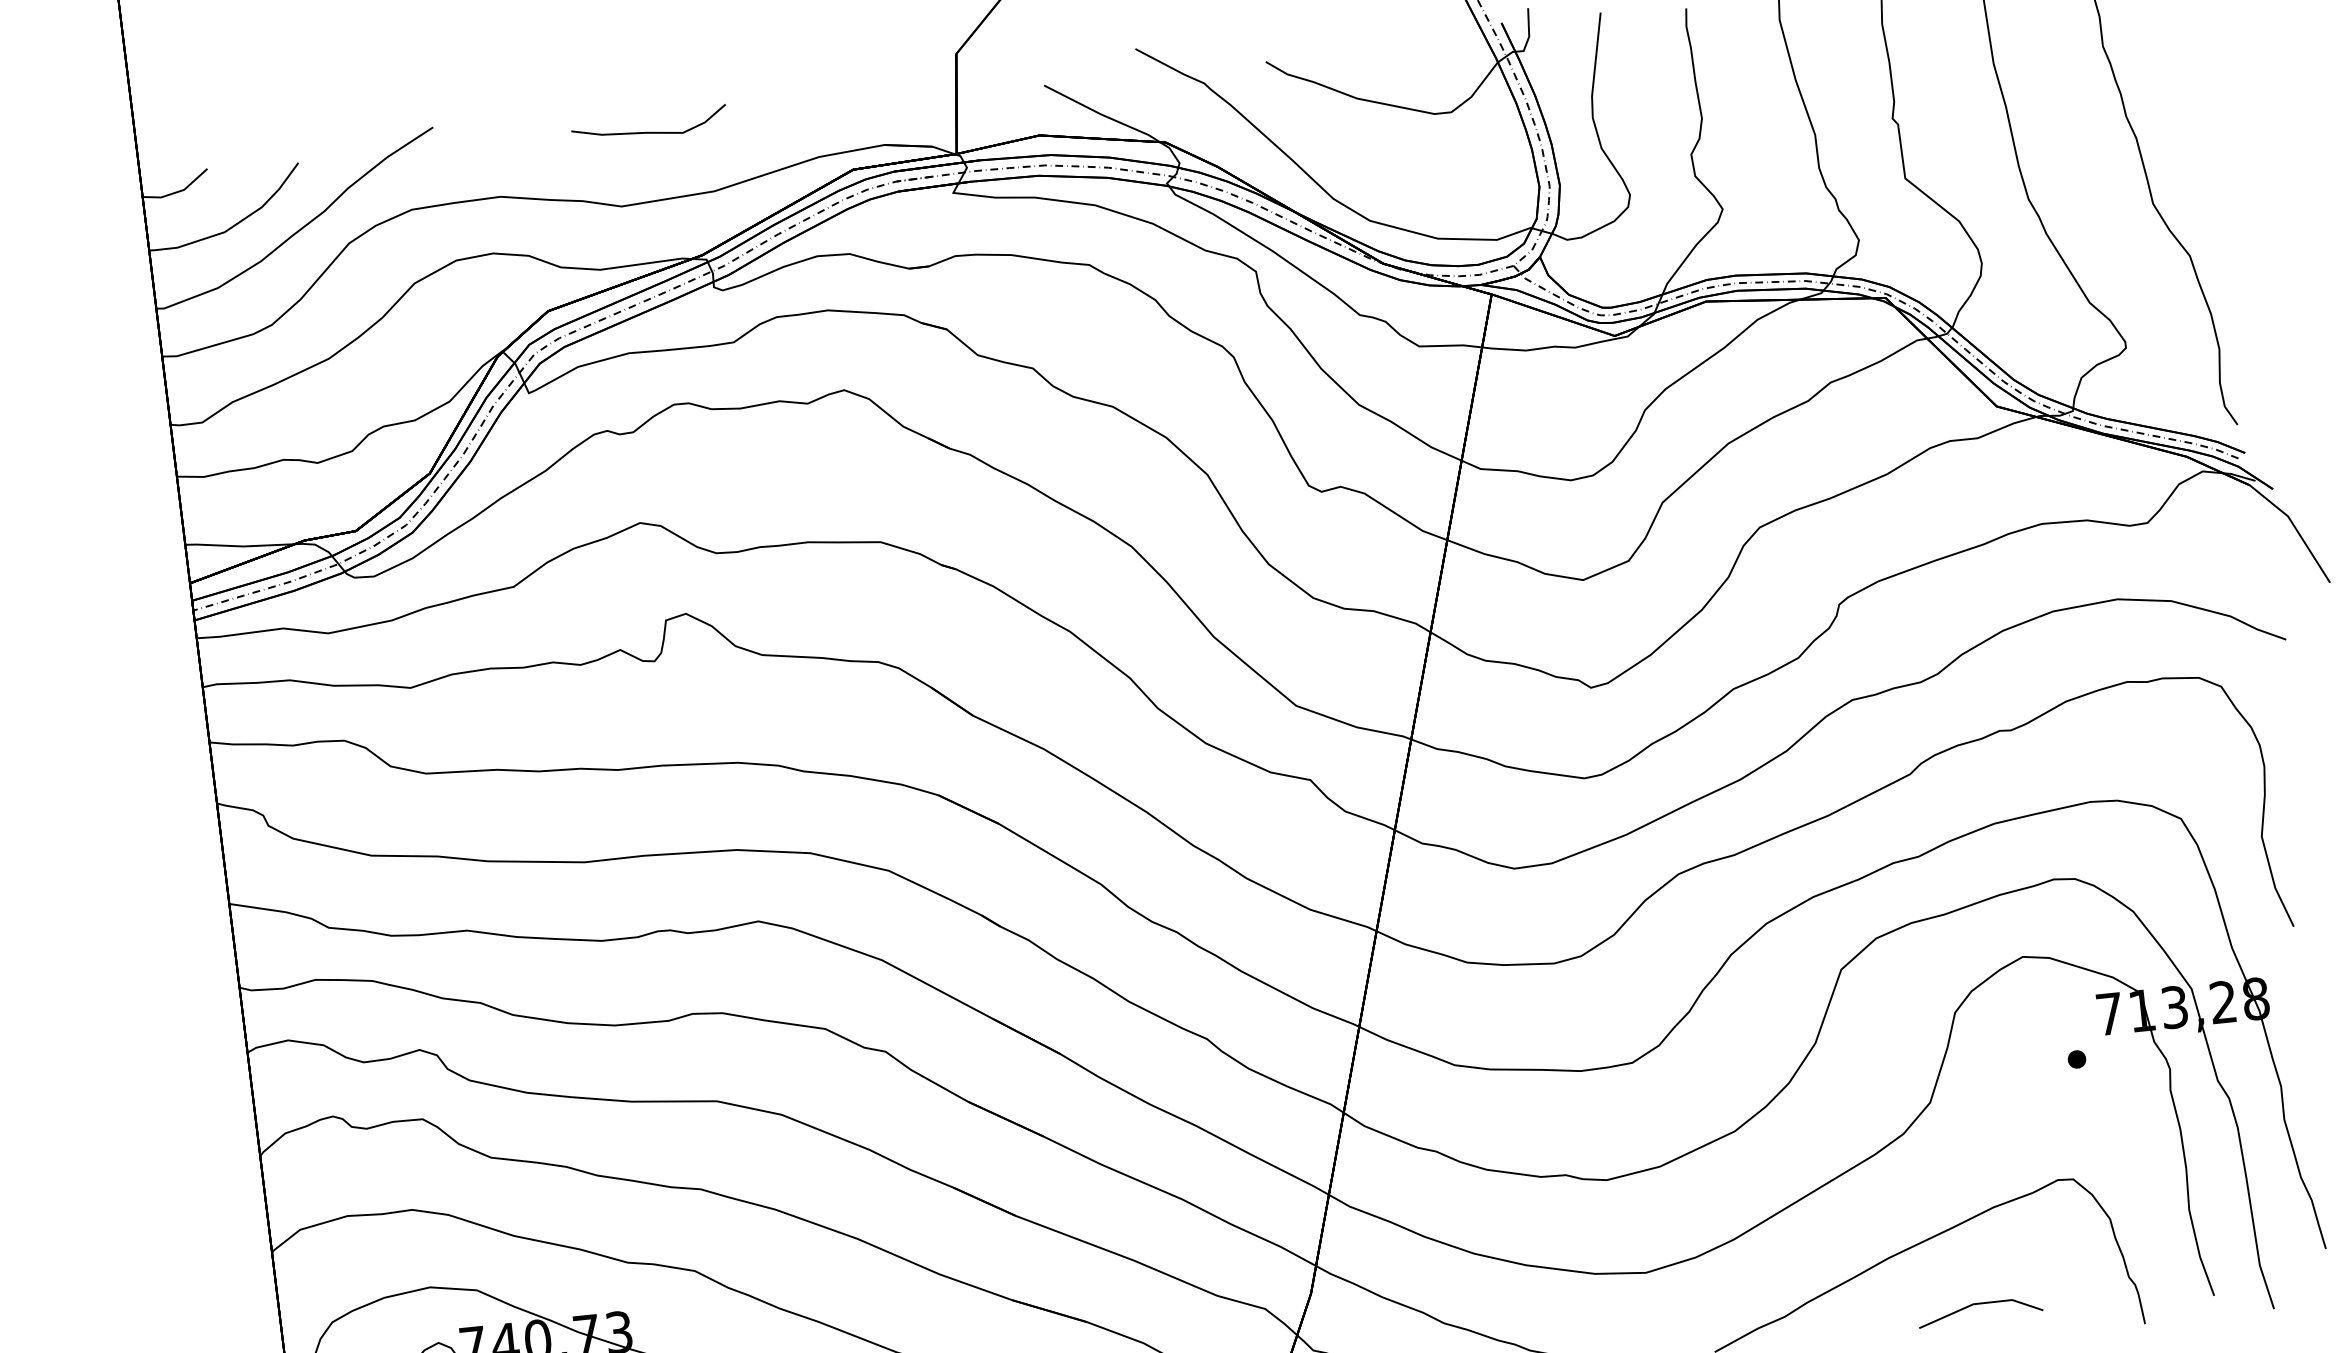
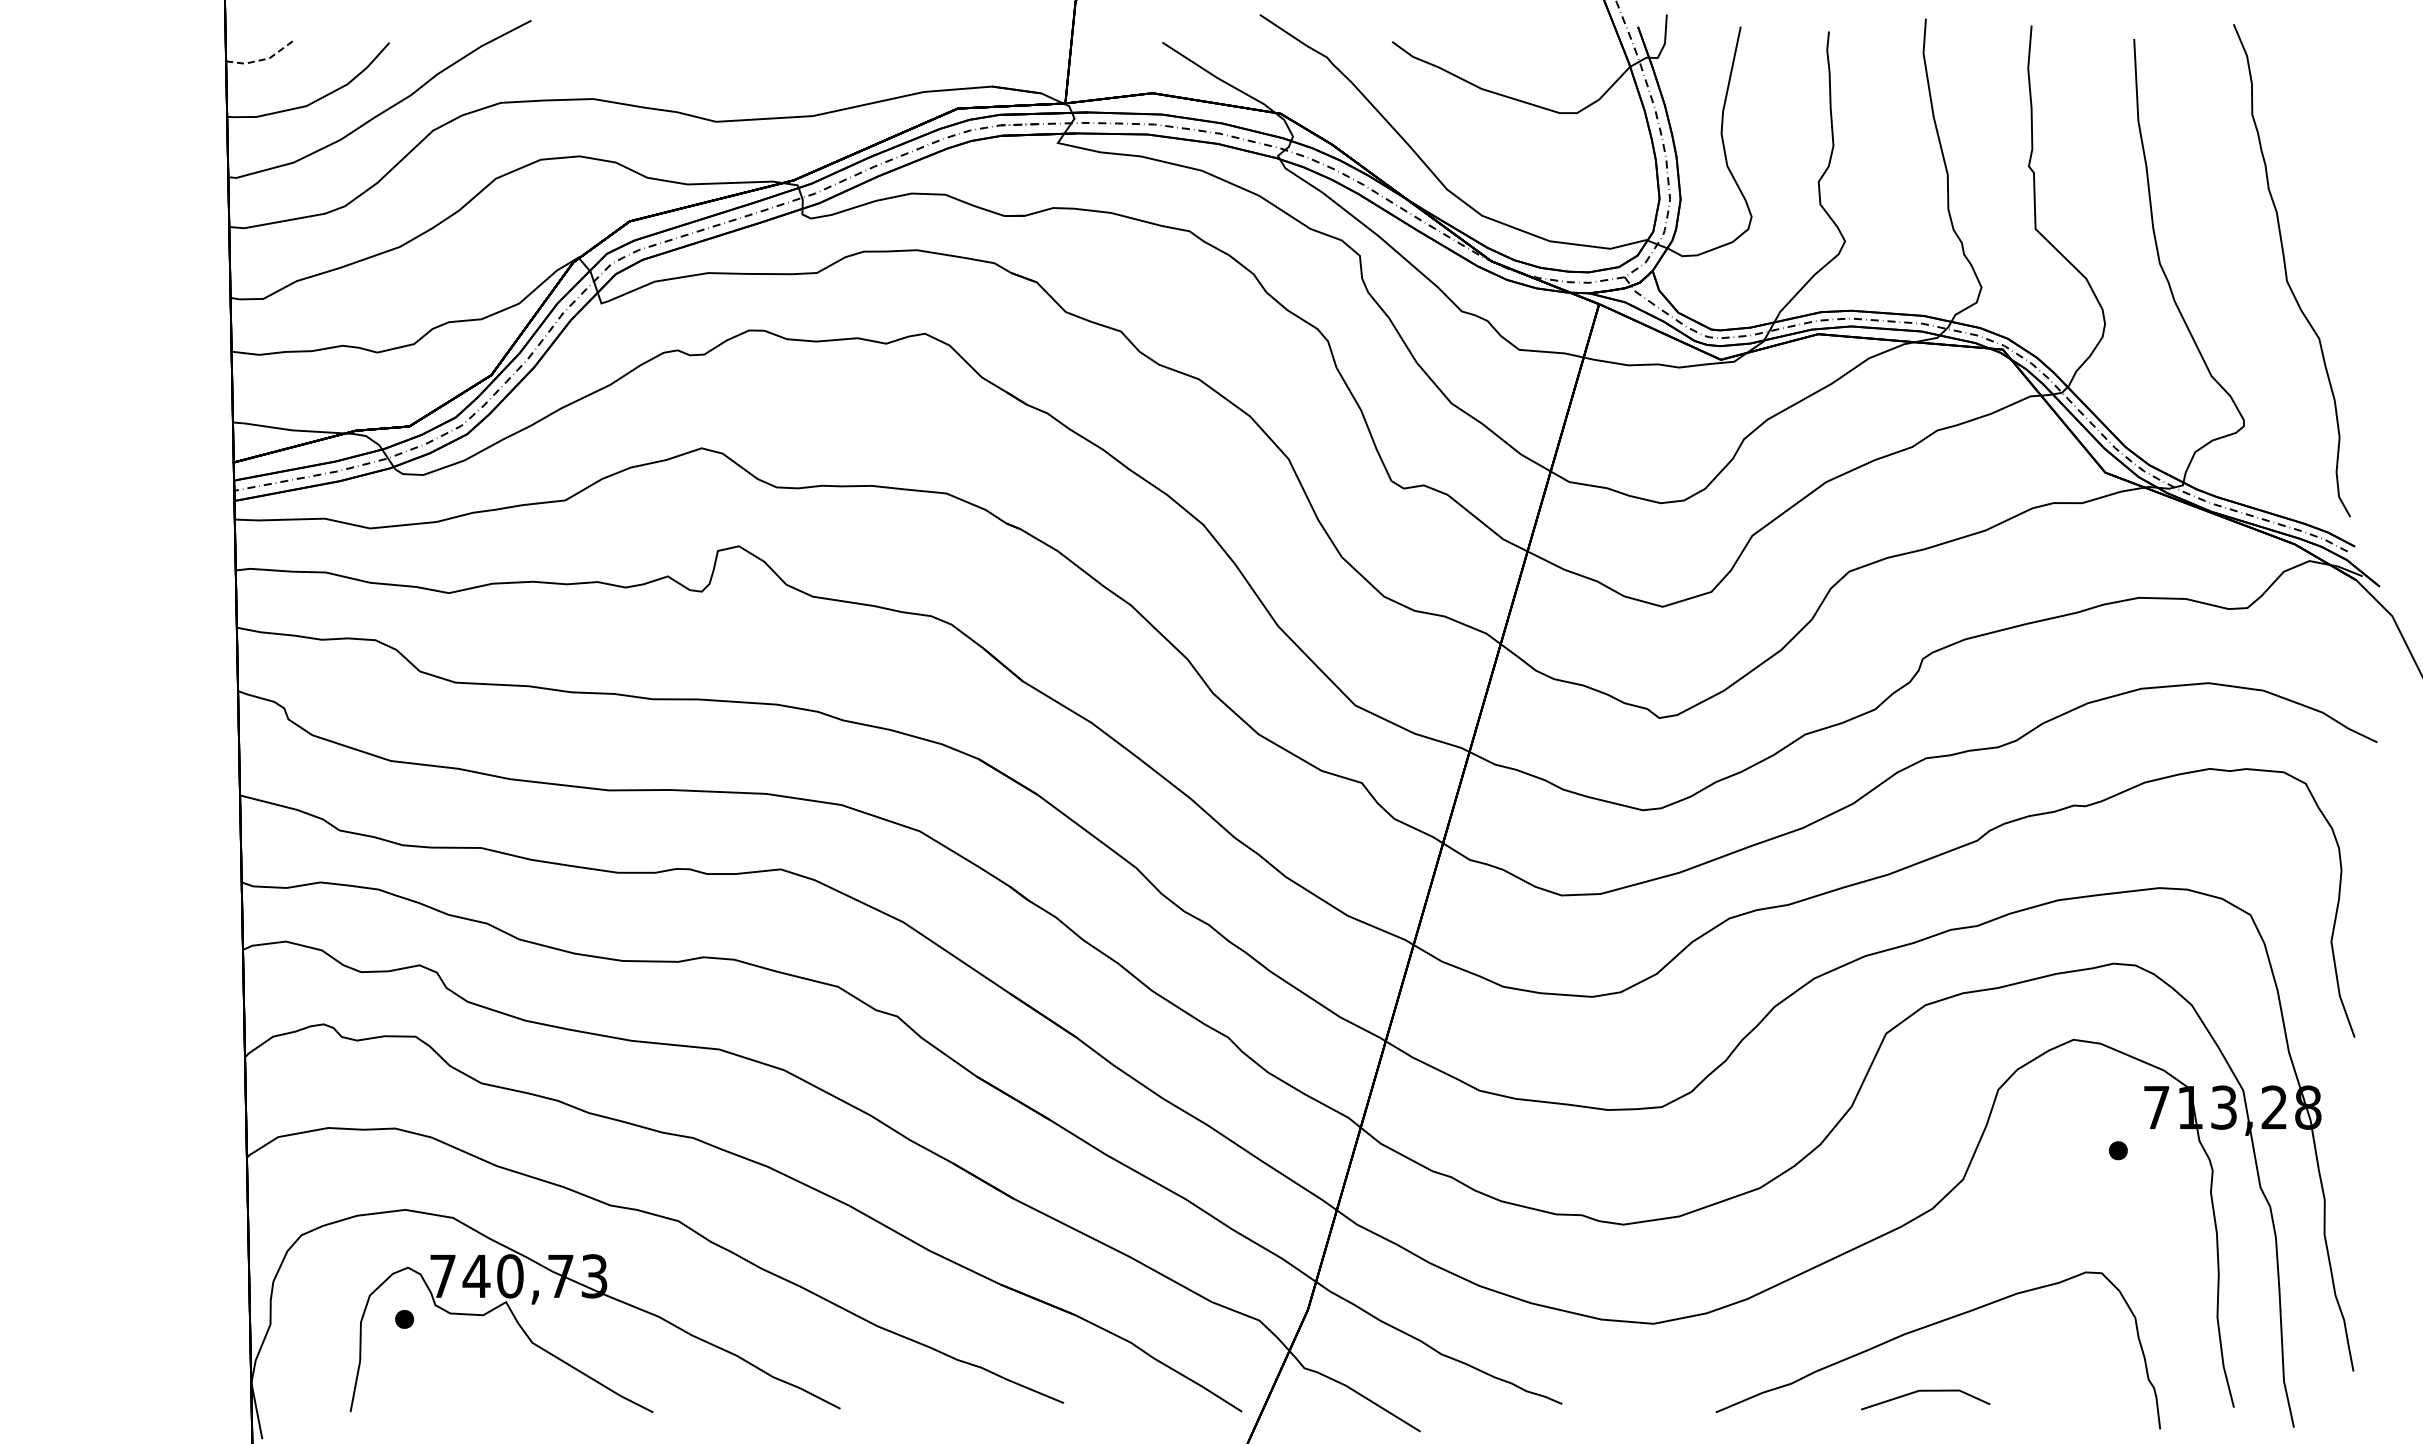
curve: (649, 132) -> (752, 48), removed
line: (178, 191) -> (263, 59), solid -> dashed
line: (1979, 1304) -> (1925, 1391), moved

